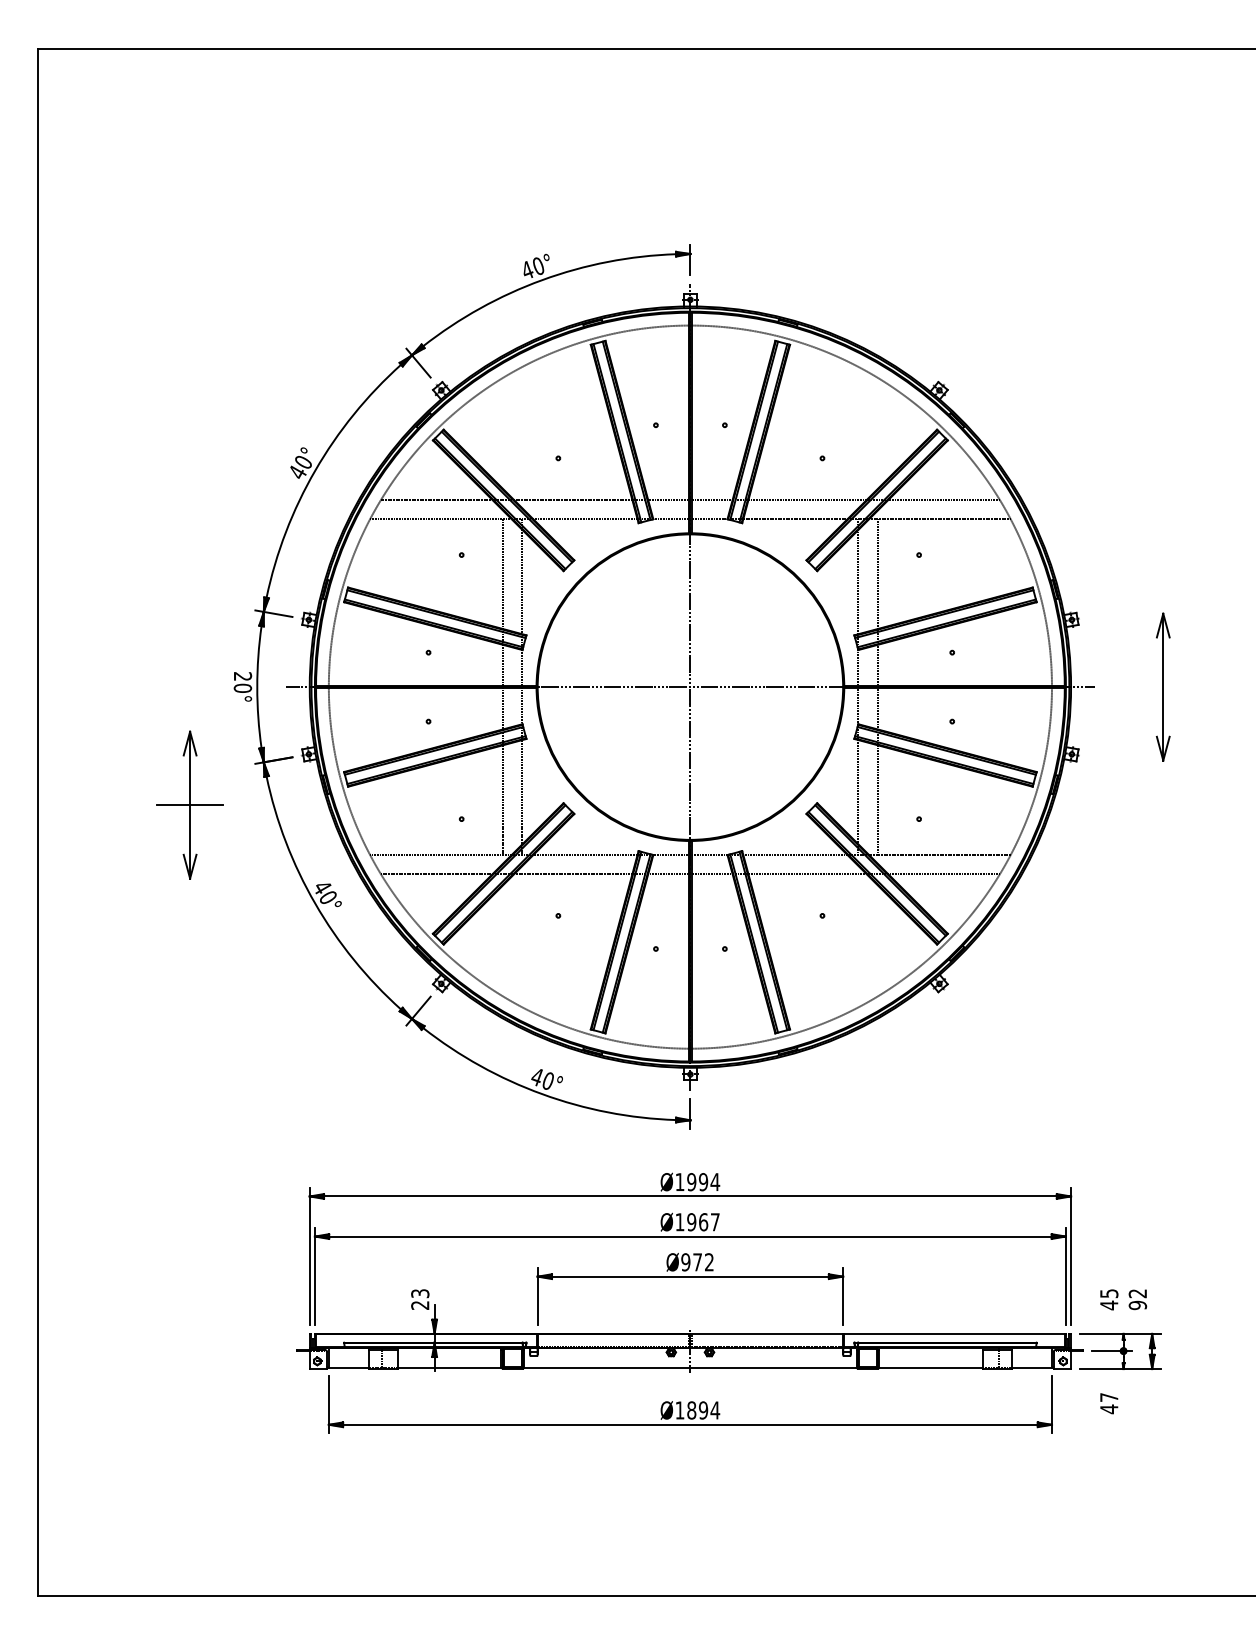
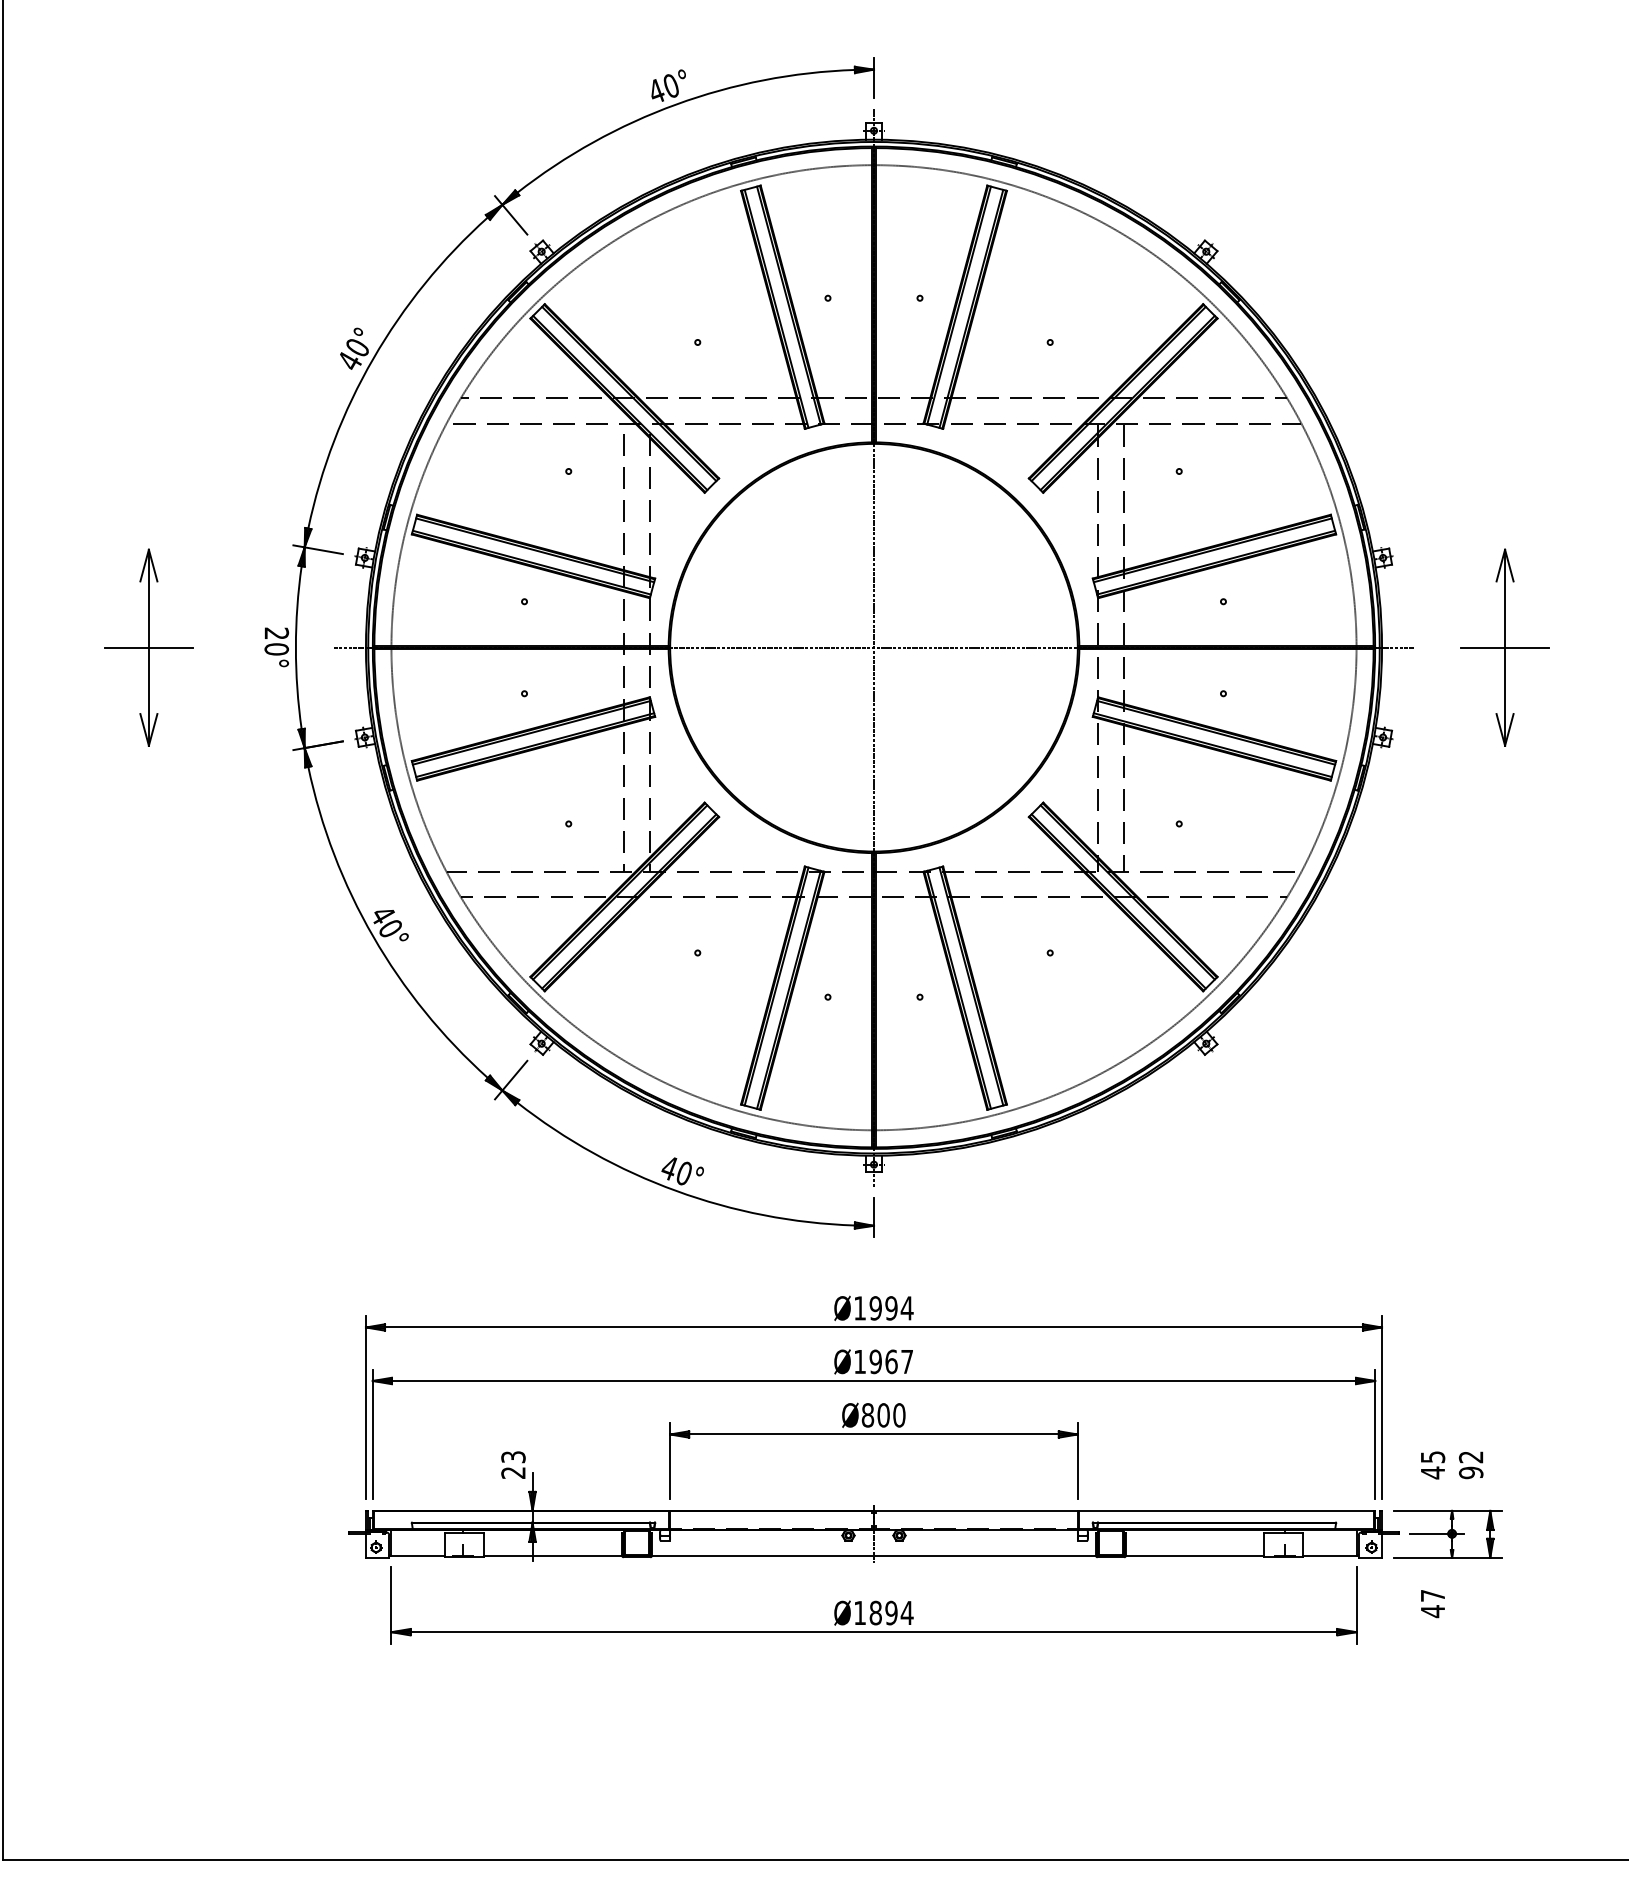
line: (1163, 687) -> (1505, 648), added
part: (189, 804) -> (148, 646), moved
text: (697, 1262) -> (883, 1415), Ø972 -> Ø800

